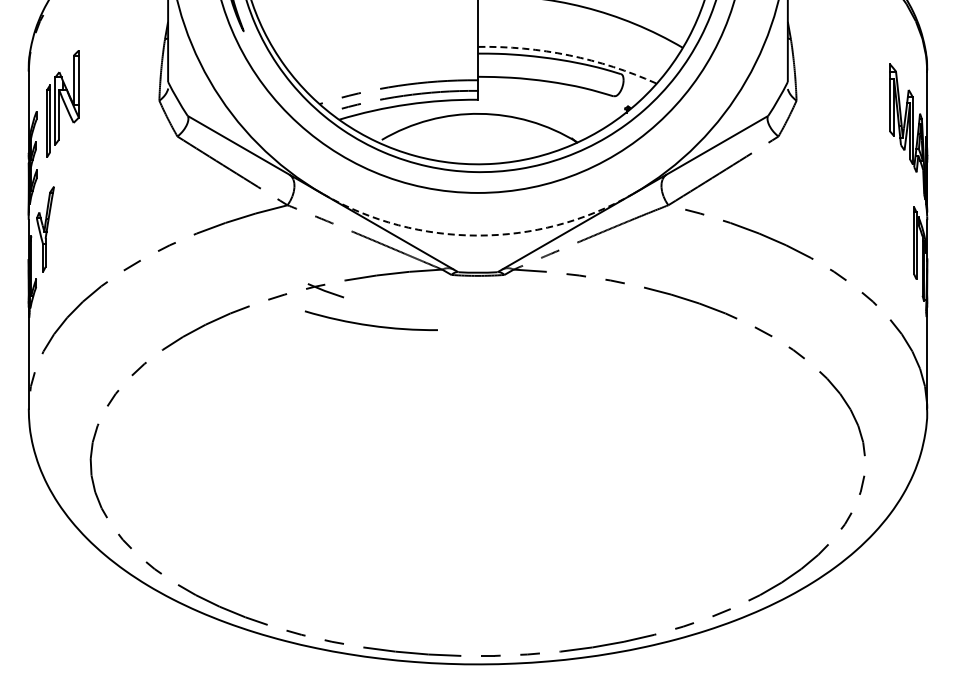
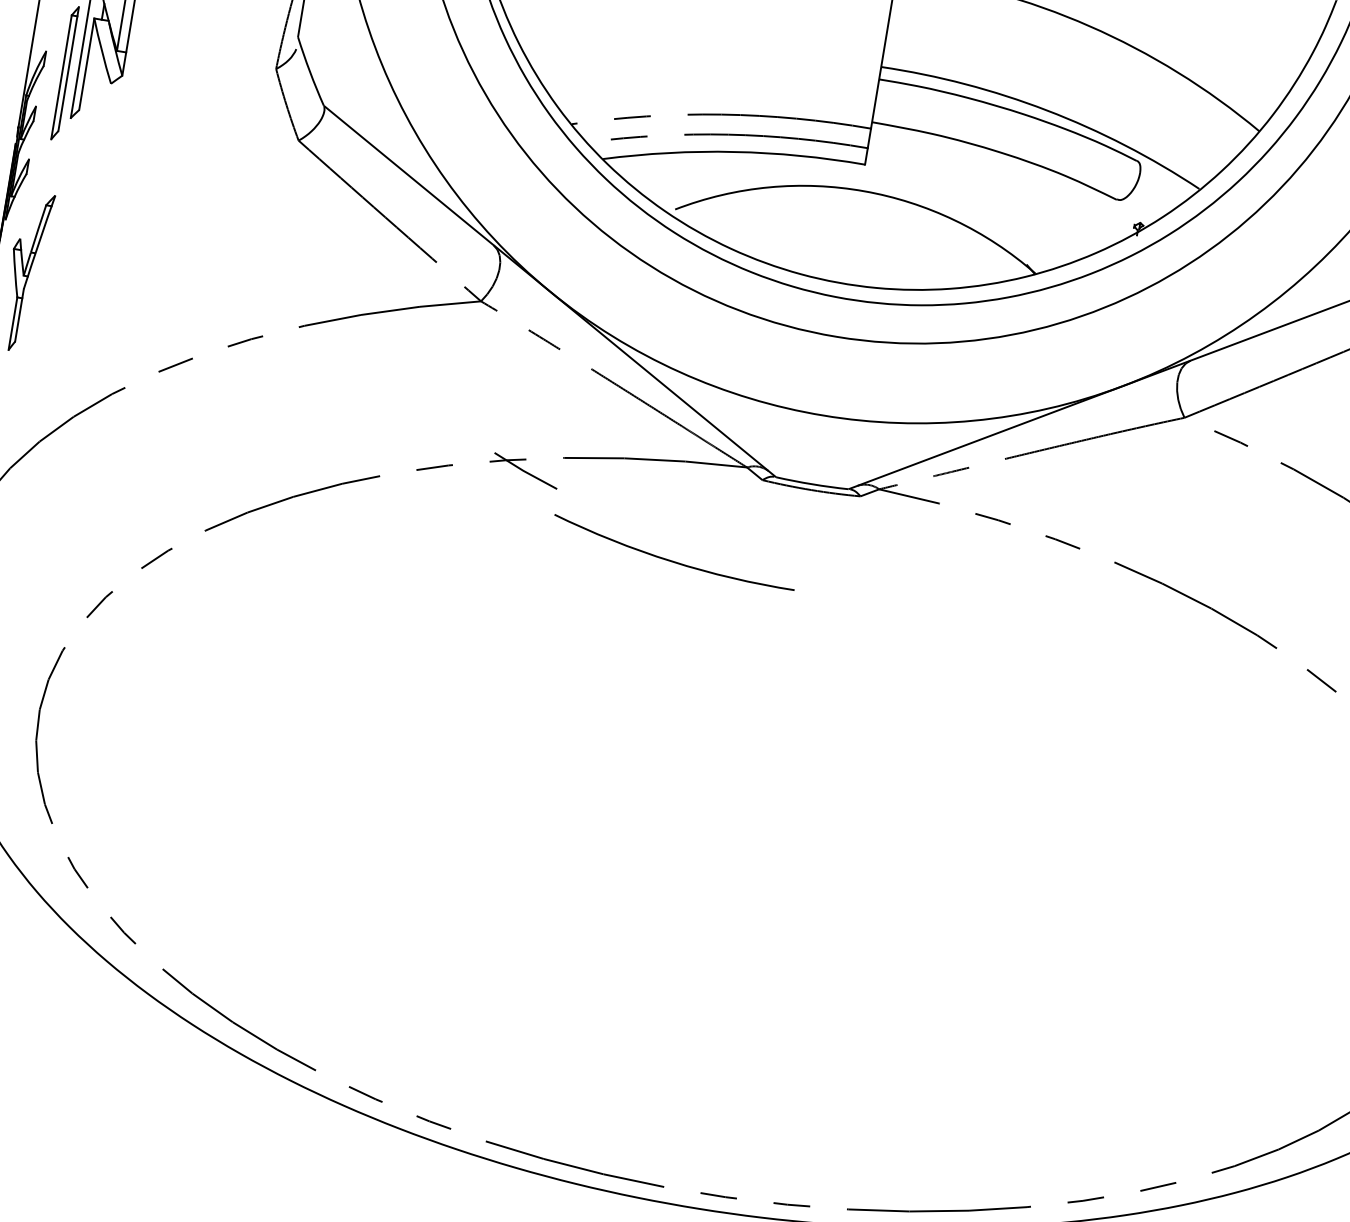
arc: (569, 55) -> (1047, 110), dashed -> solid
arc: (477, 235) -> (822, 415), dashed -> solid
arc: (370, 324) -> (671, 559), moved

